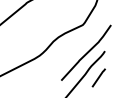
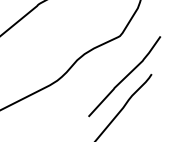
line: (98, 77) -> (142, 112), removed

